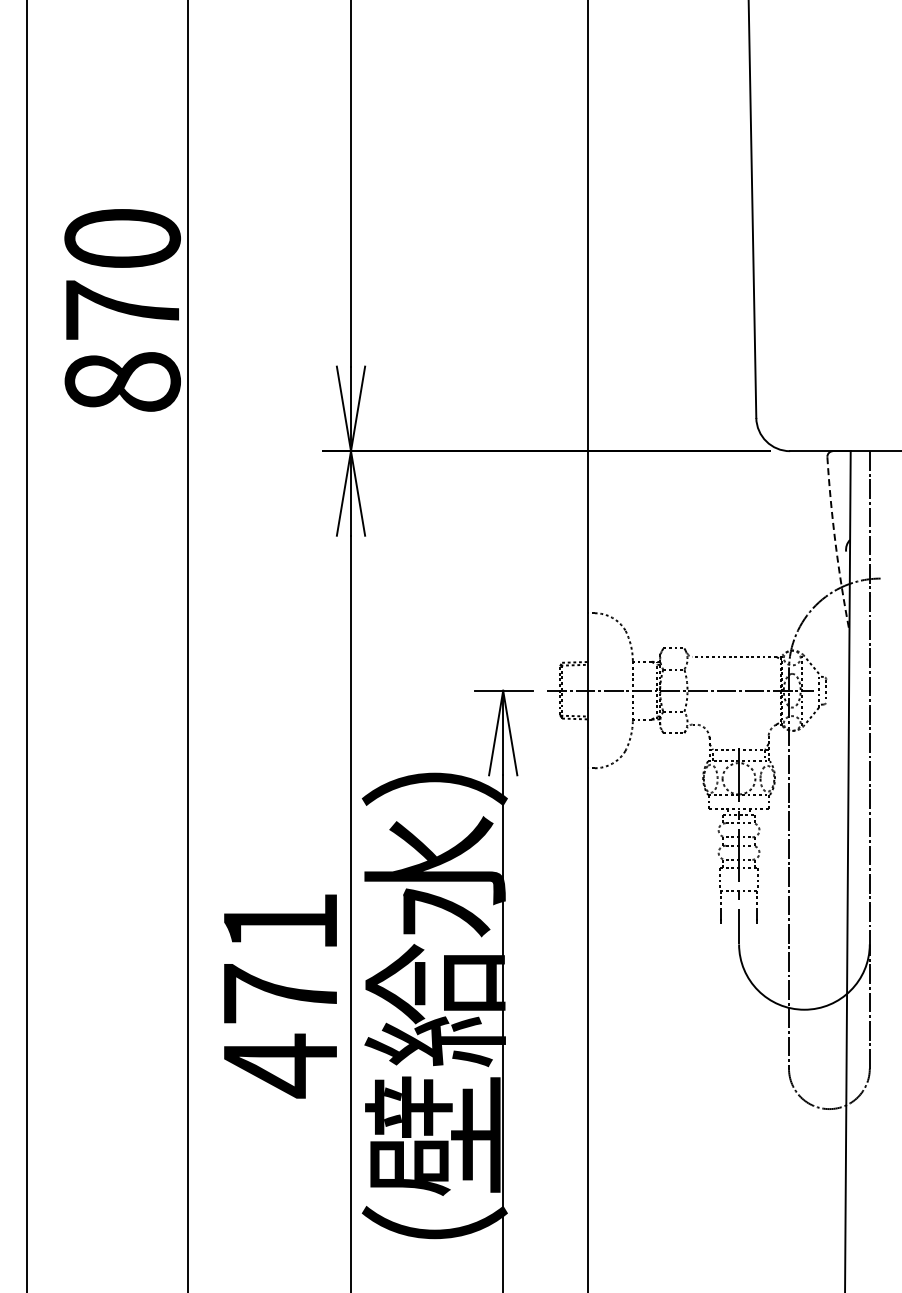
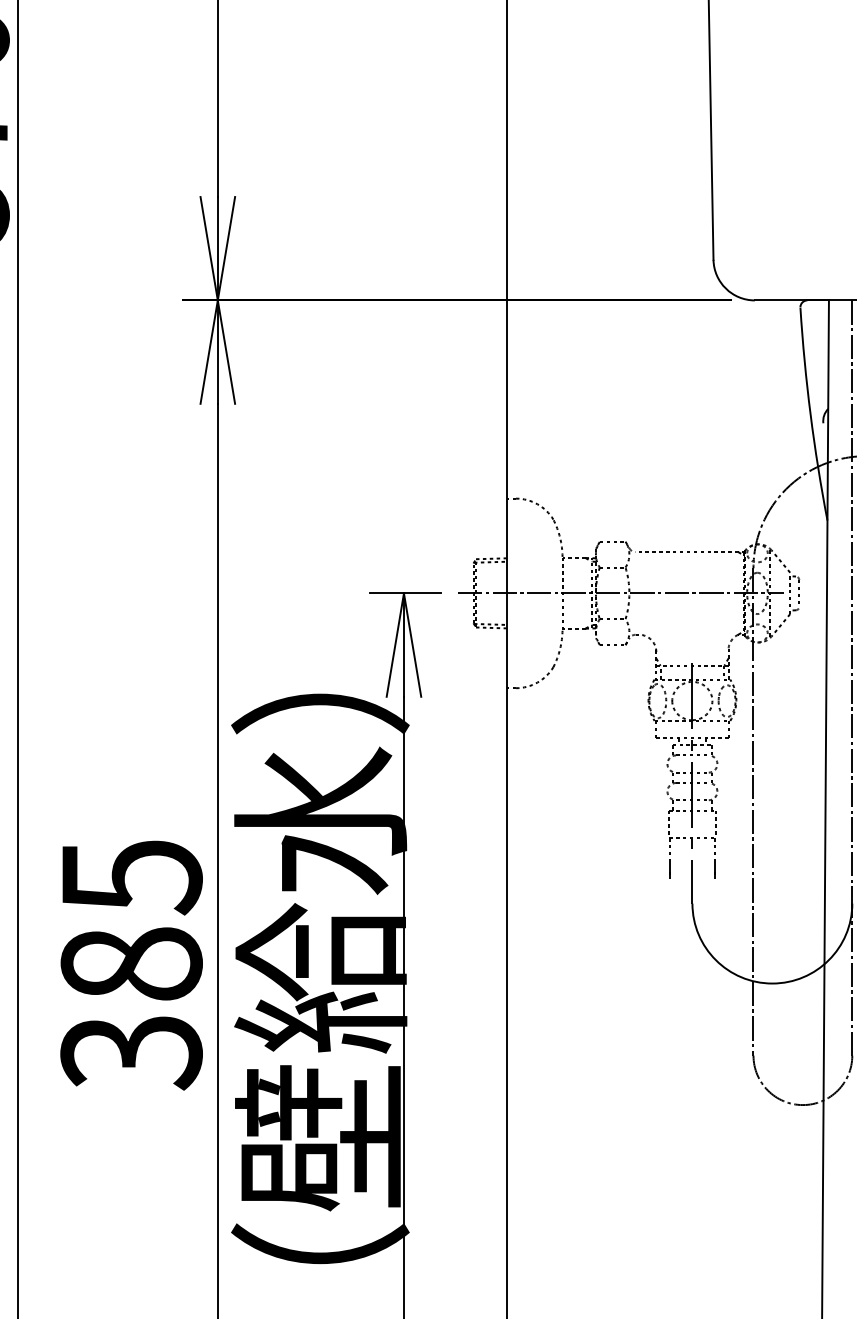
arc: (835, 544) -> (810, 414), dashed -> solid
text: (280, 995) -> (131, 966), 471 -> 385

